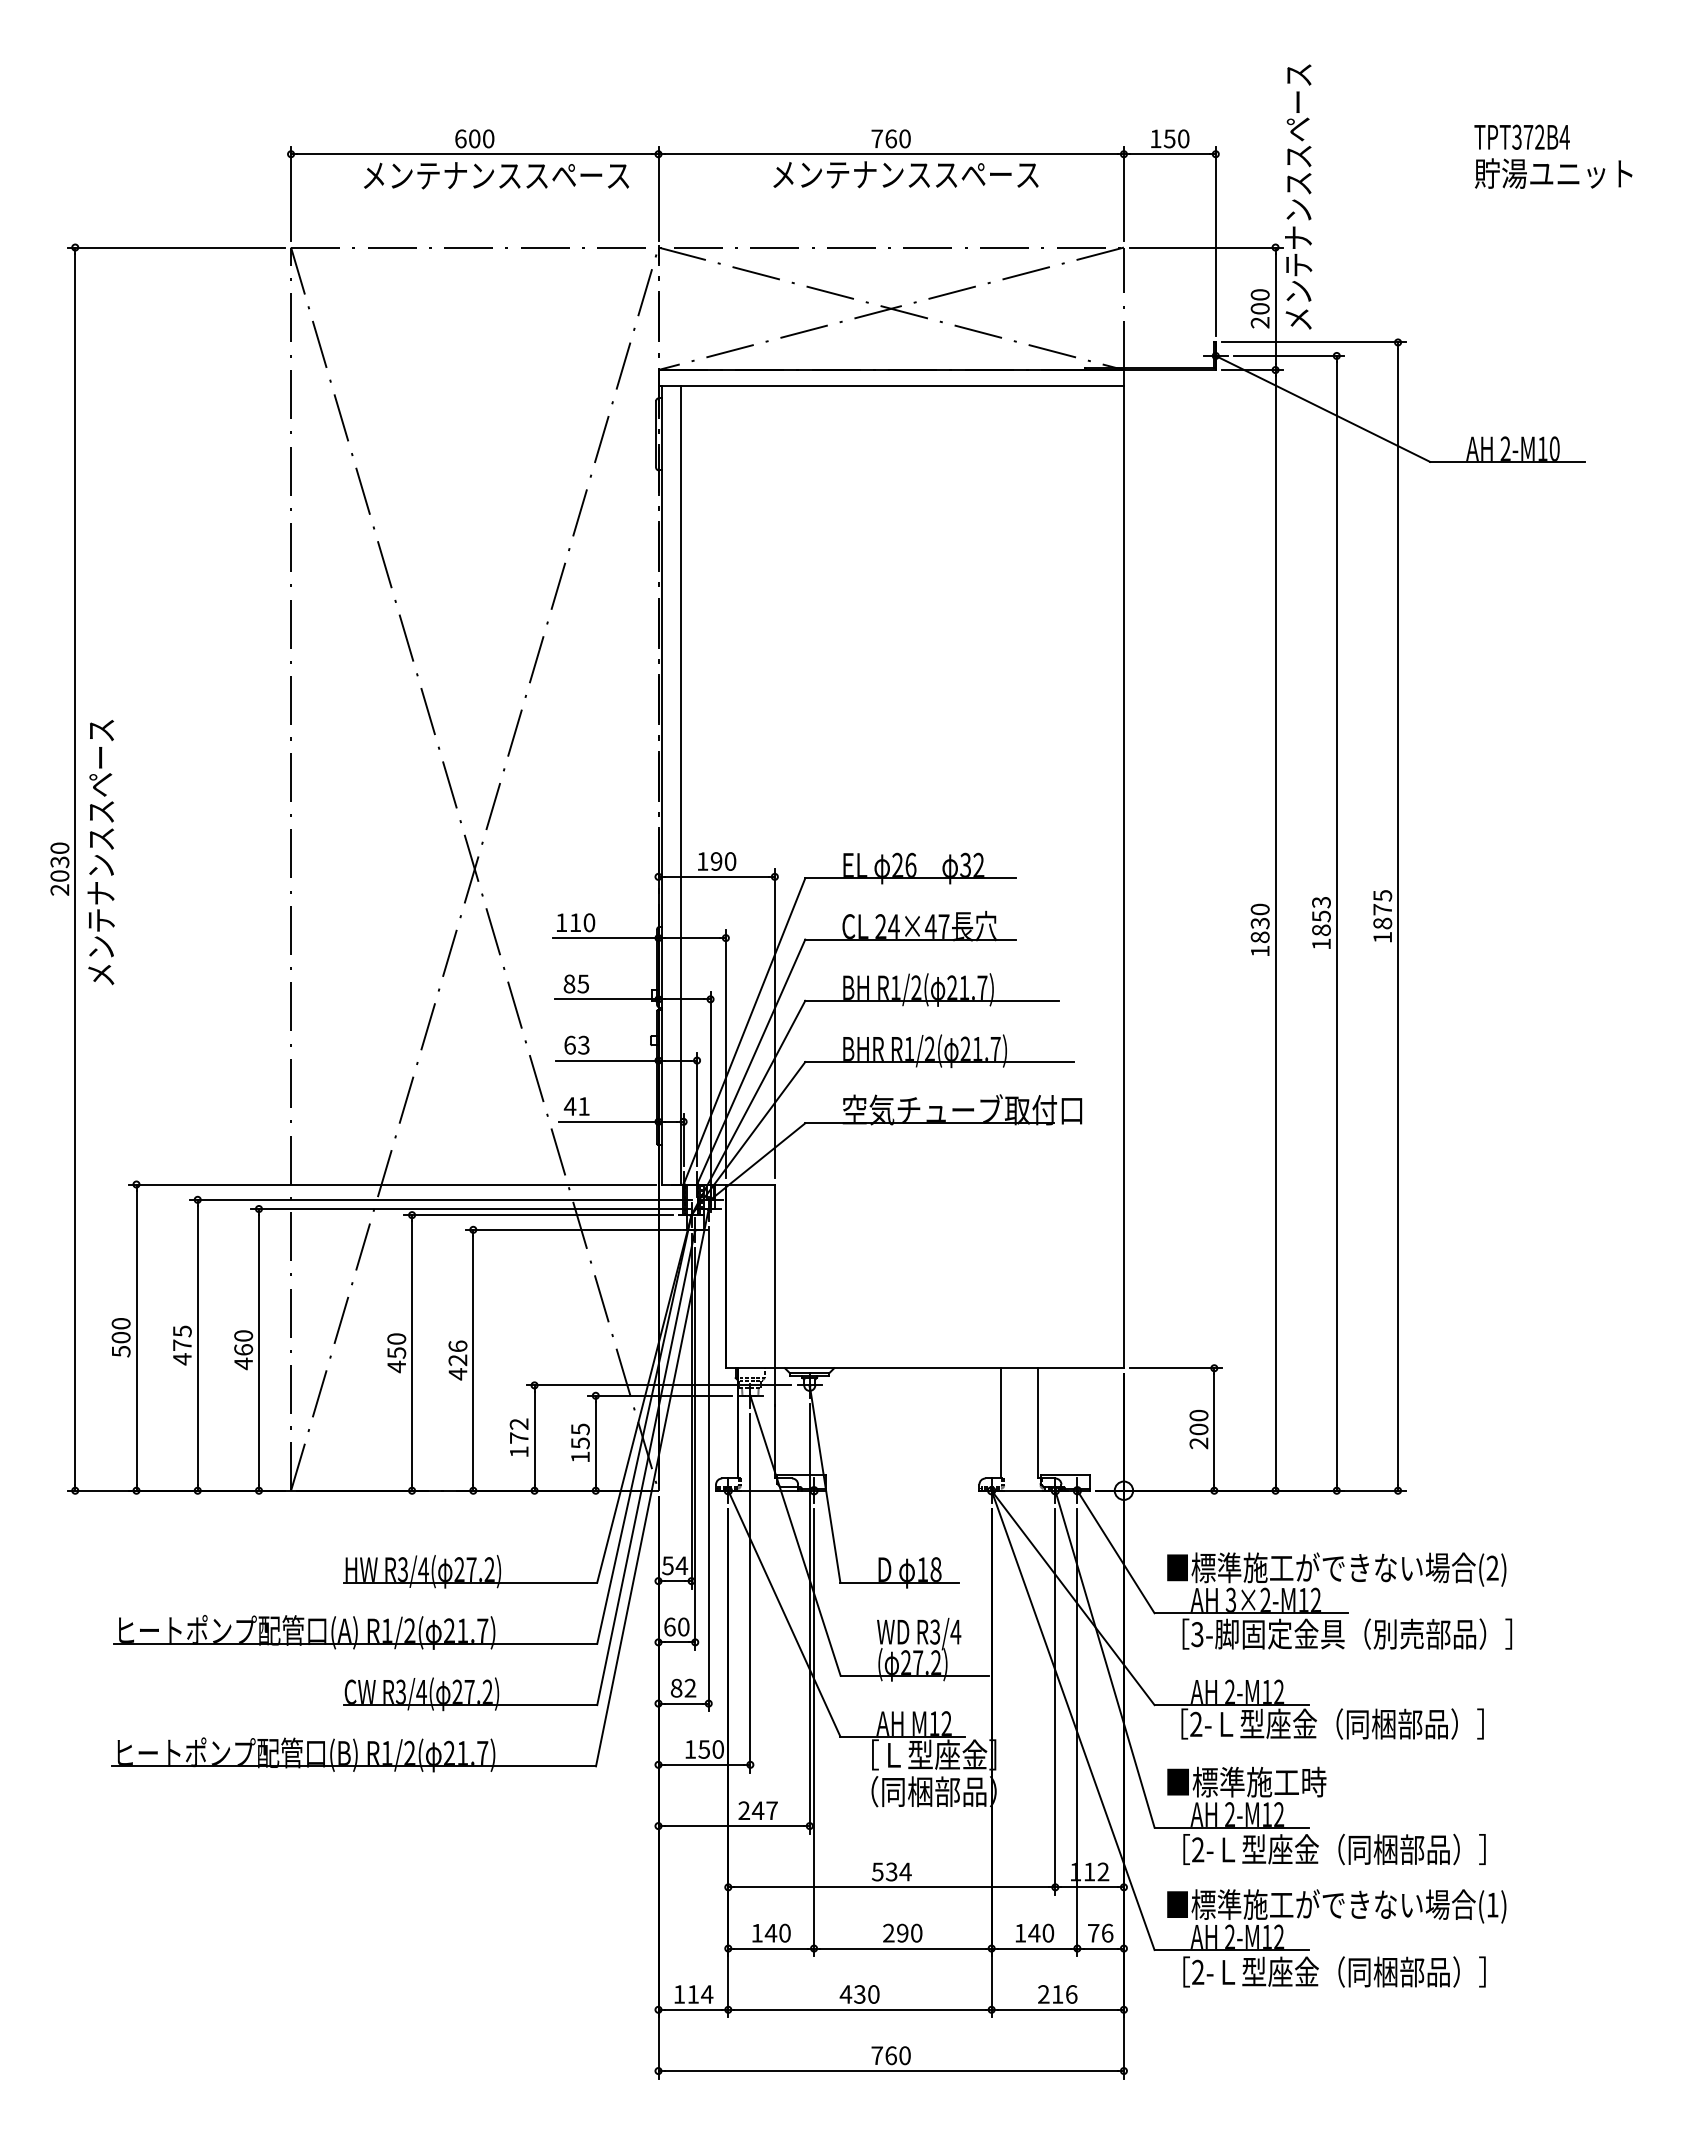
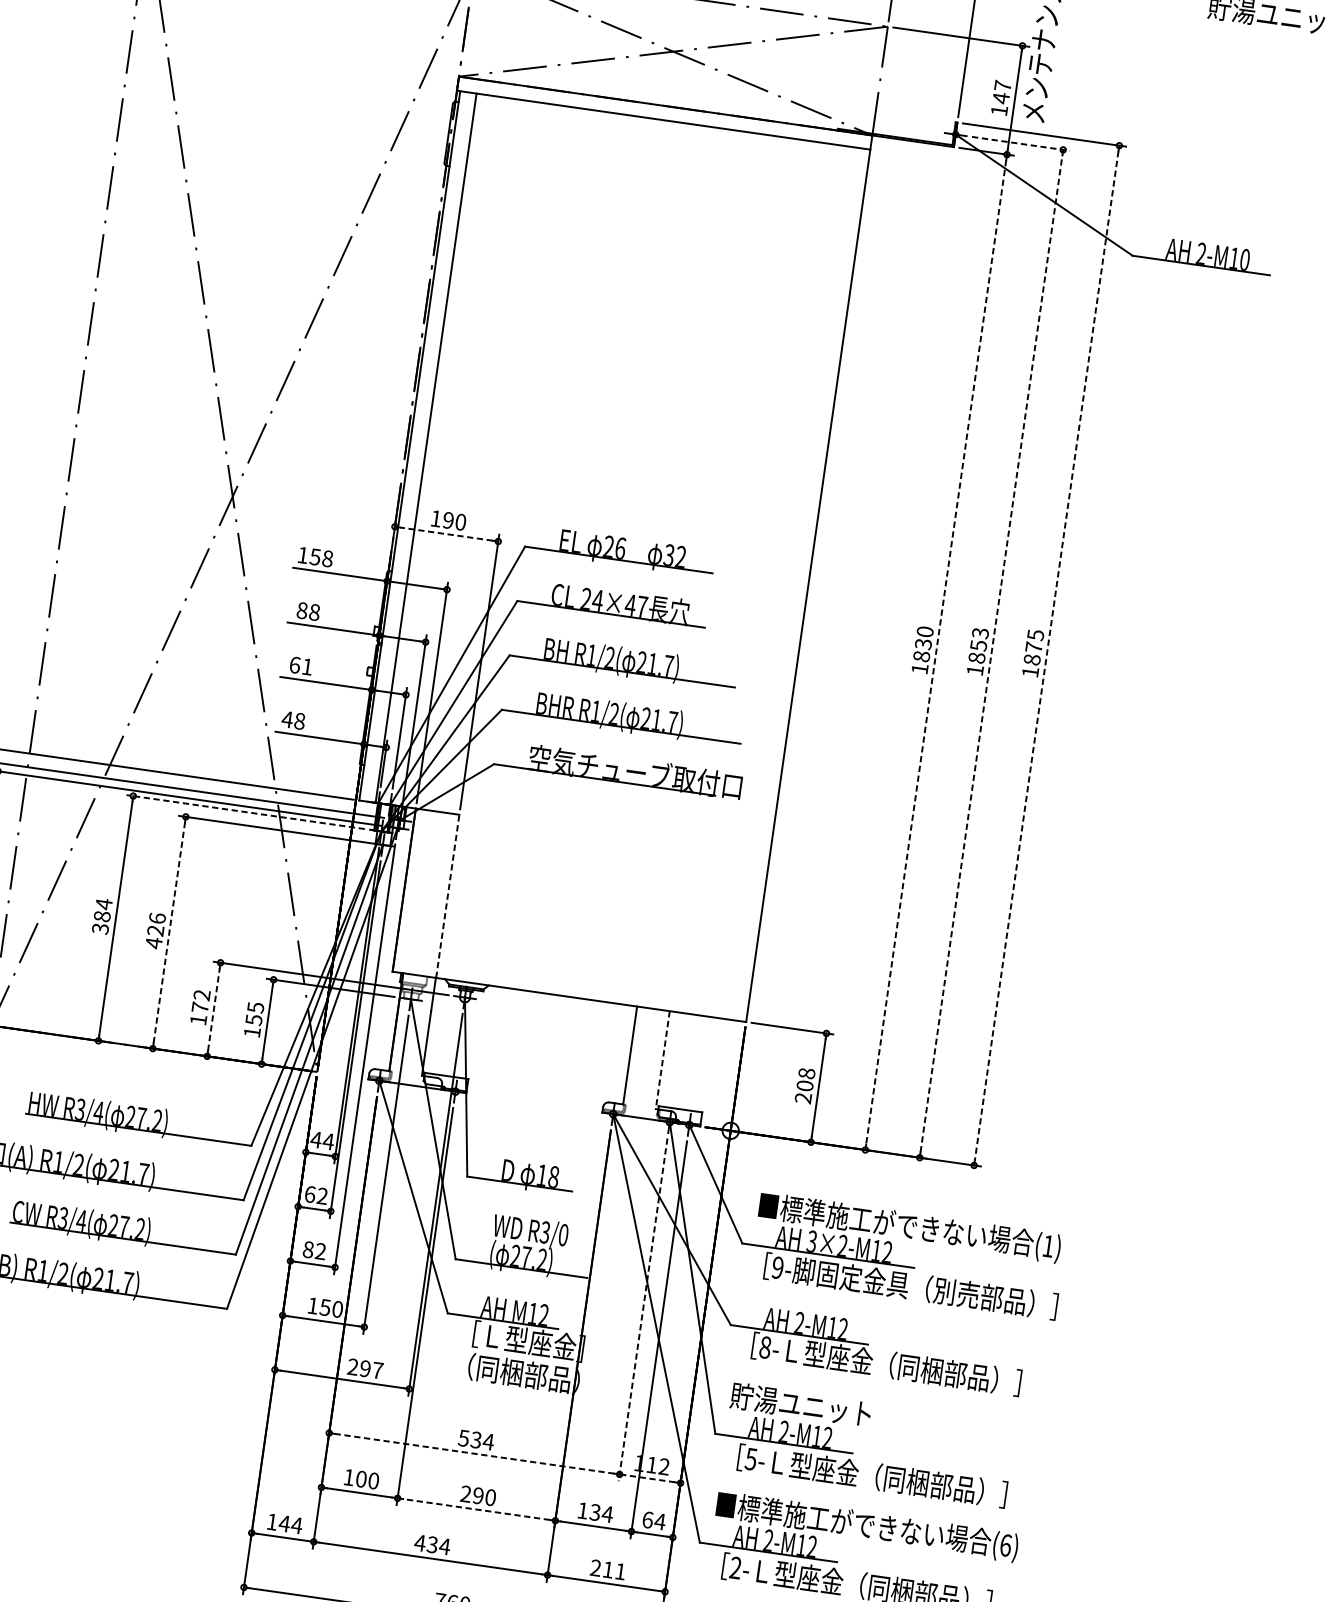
text: (1259, 308) -> (1000, 97), 200 -> 147
line: (1289, 355) -> (1021, 143), solid -> dashed
line: (716, 876) -> (446, 533), solid -> dashed
line: (1398, 917) -> (1047, 656), solid -> dashed
text: (582, 922) -> (321, 557), 110 -> 158
line: (1336, 922) -> (991, 653), solid -> dashed
line: (1275, 930) -> (936, 652), solid -> dashed
text: (583, 983) -> (314, 612), 85 -> 88
text: (583, 1044) -> (307, 666), 63 -> 61
text: (583, 1106) -> (299, 721), 41 -> 48
line: (538, 1215) -> (245, 812), solid -> dashed
line: (774, 1276) -> (447, 896), solid -> dashed
text: (396, 1352) -> (102, 916), 450 -> 384
line: (473, 1359) -> (169, 932), solid -> dashed
text: (1199, 1415) -> (807, 1073), 200 -> 208
line: (1037, 1423) -> (662, 1060), solid -> dashed
line: (534, 1438) -> (213, 1009), solid -> dashed
text: (667, 1565) -> (315, 1139), 54 -> 44
text: (1492, 1567) -> (1048, 1245), (2) -> (1)
text: (683, 1626) -> (322, 1195), 60 -> 62
text: (955, 1631) -> (563, 1234), R3/4 -> R3/0
text: (1197, 1634) -> (777, 1267), 3- -> 9-
line: (1055, 1702) -> (643, 1310), solid -> dashed
text: (1196, 1724) -> (765, 1347), 2- -> 8-
text: (1245, 1781) -> (801, 1404), ■標準施工時 -> 貯湯ユニット
text: (757, 1810) -> (364, 1368), 247 -> 297
text: (1197, 1849) -> (750, 1458), 2- -> 5-
line: (892, 1887) -> (475, 1453), solid -> dashed
line: (1089, 1887) -> (649, 1478), solid -> dashed
text: (1492, 1904) -> (1005, 1544), (1) -> (6)
text: (770, 1932) -> (360, 1478), 140 -> 100
text: (1041, 1932) -> (601, 1512), 140 -> 134
text: (1100, 1932) -> (654, 1520), 76 -> 64
line: (902, 1948) -> (476, 1509), solid -> dashed
text: (693, 1994) -> (284, 1523), 114 -> 144
text: (873, 1994) -> (444, 1546), 430 -> 434
text: (1071, 1994) -> (620, 1571), 216 -> 211

